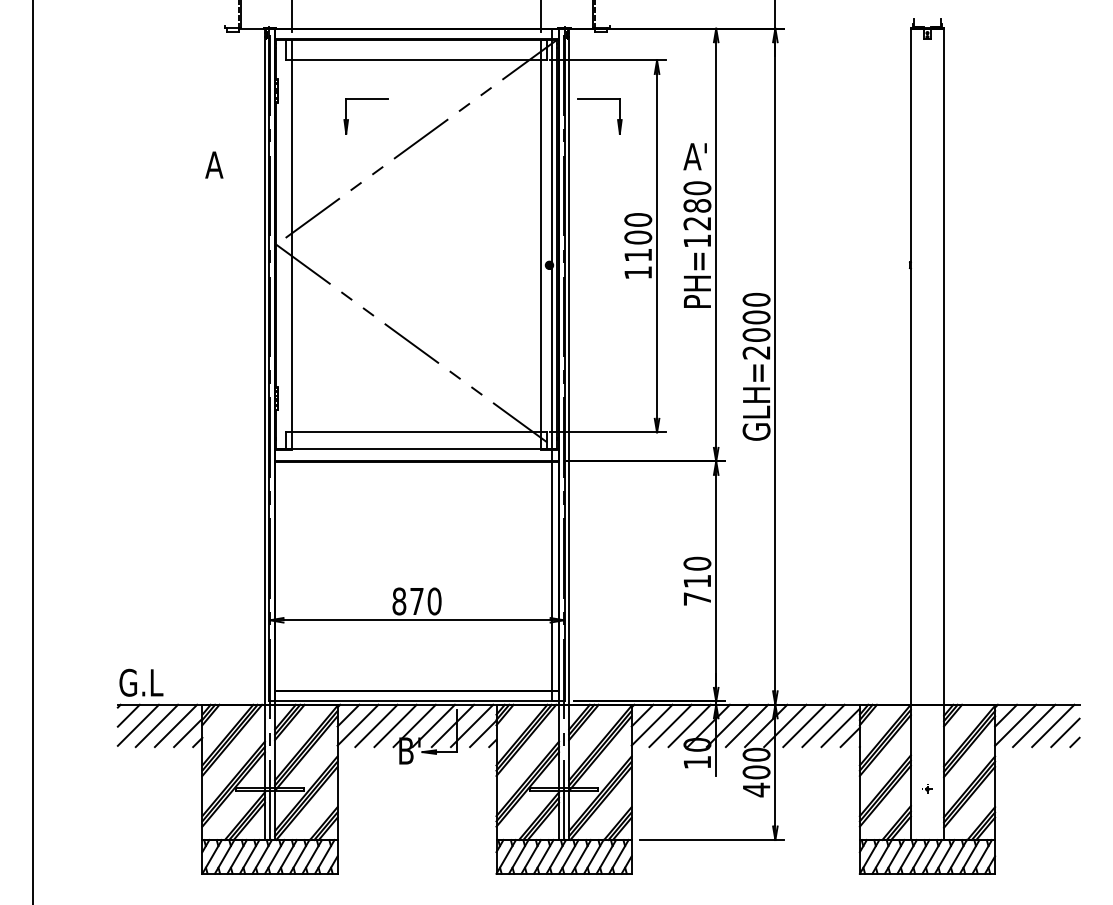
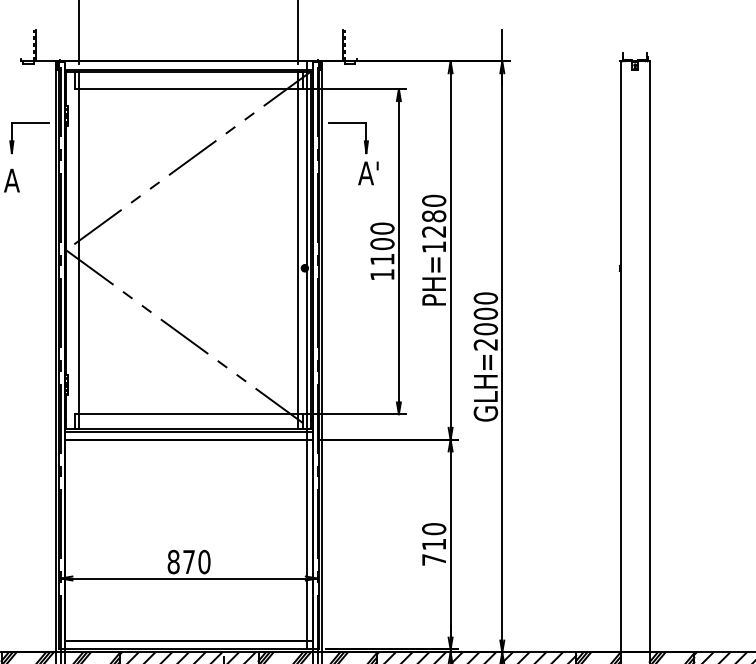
part: (365, 99) -> (28, 123), moved
text: (694, 156) -> (367, 173), moved
line: (416, 452) -> (188, 431), added

